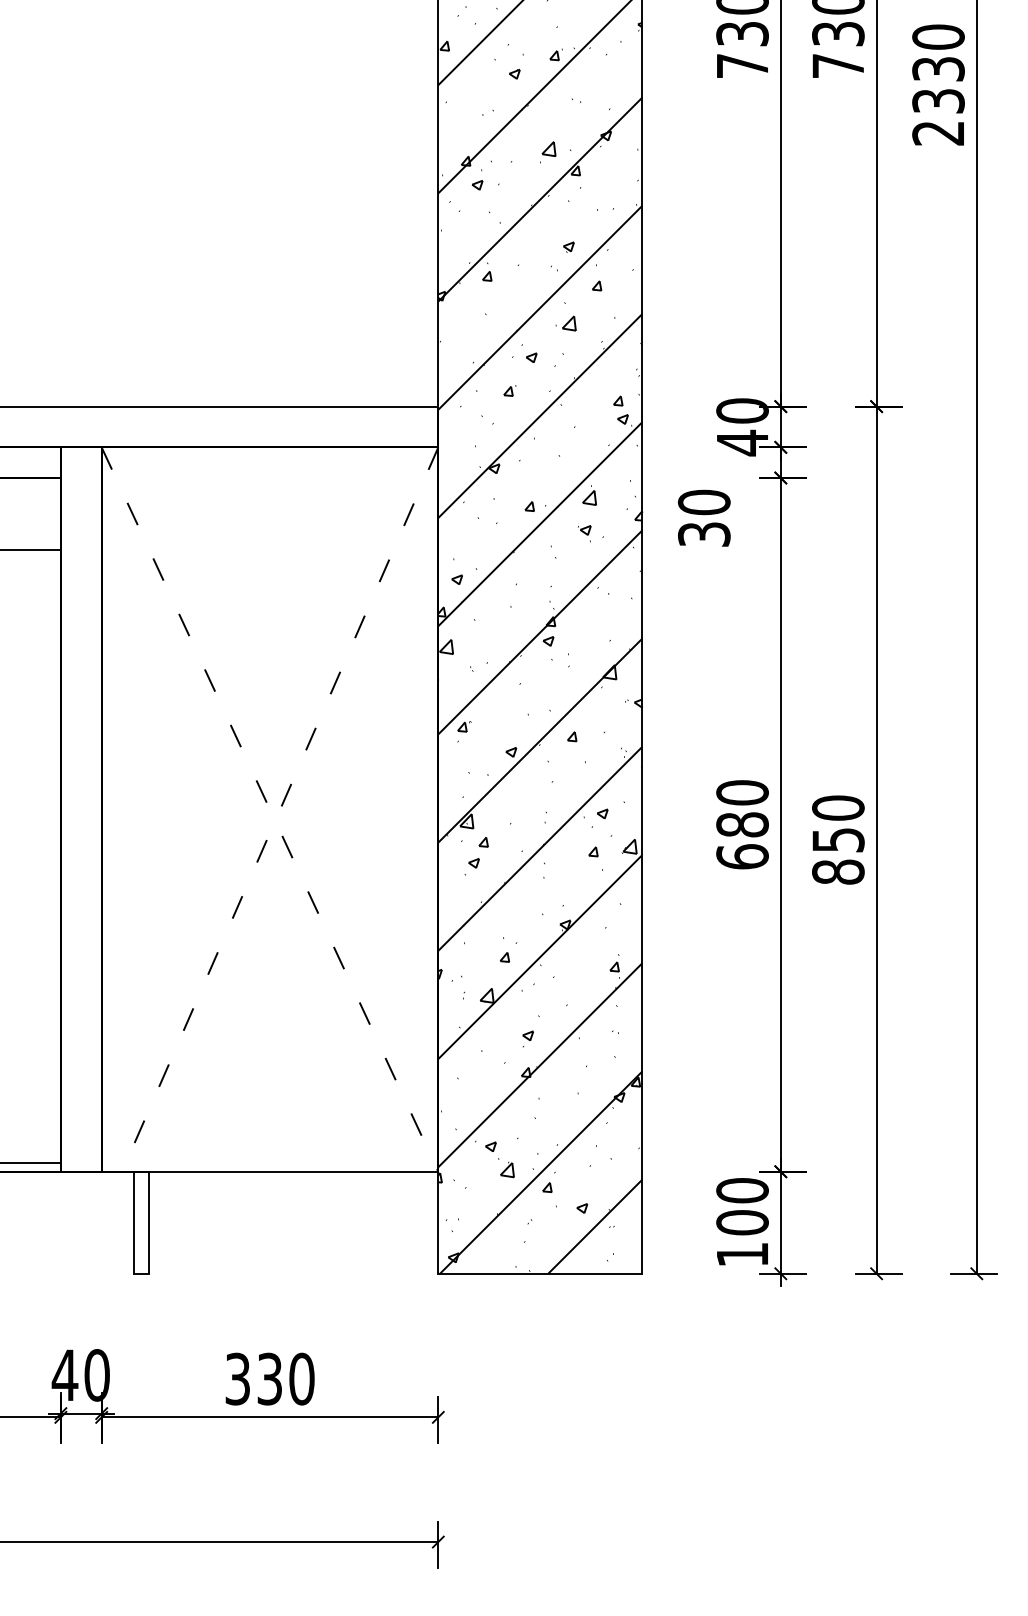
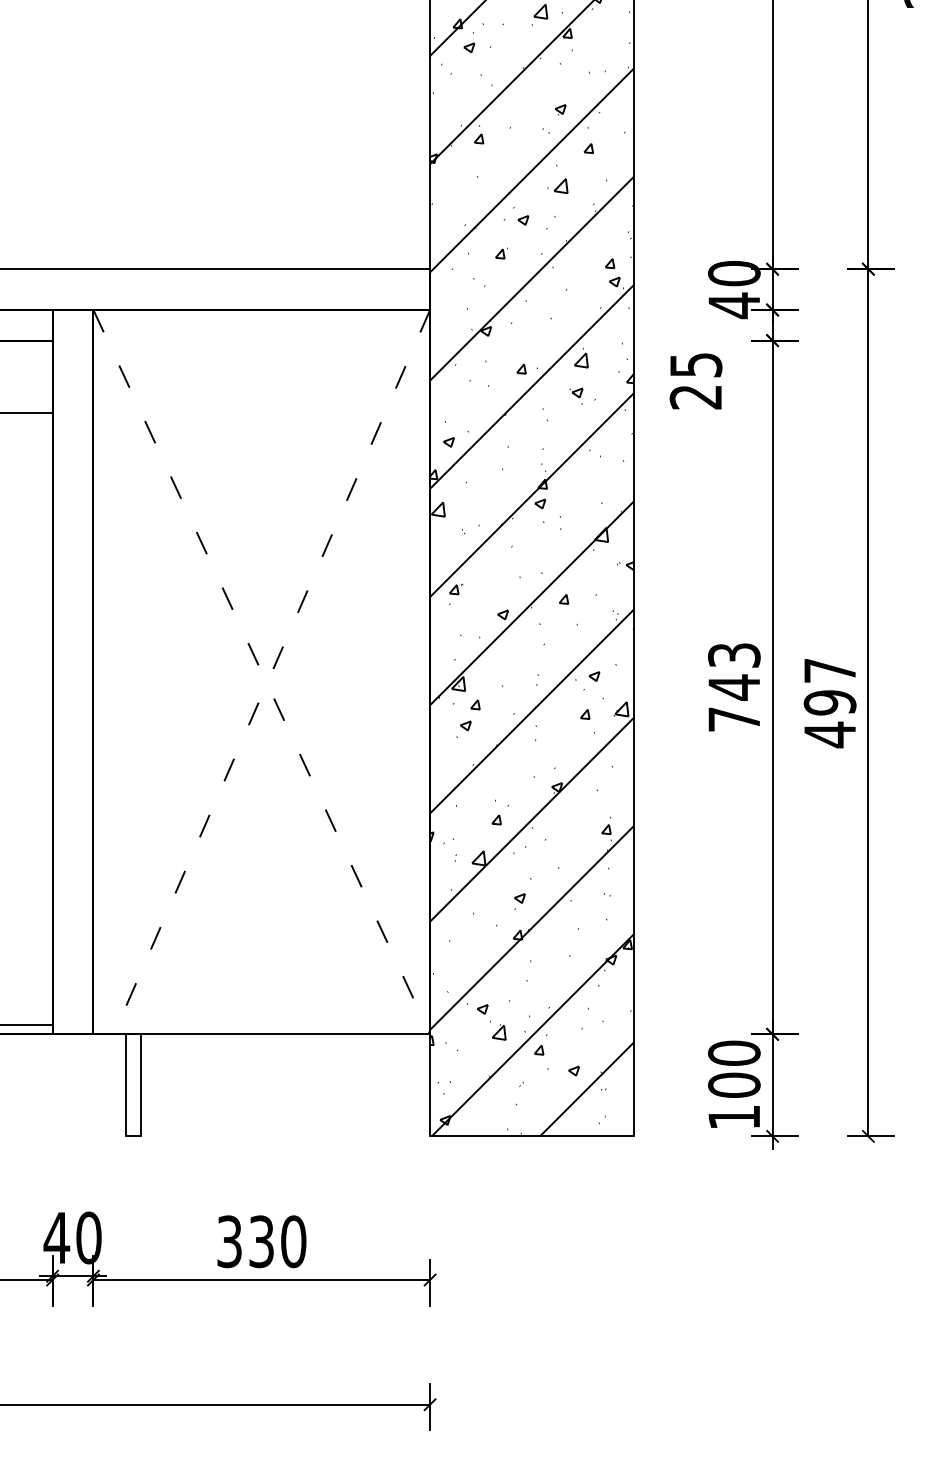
text: (703, 517) -> (695, 380), 30 -> 25
text: (742, 824) -> (734, 687), 680 -> 743
text: (838, 840) -> (830, 703), 850 -> 497

